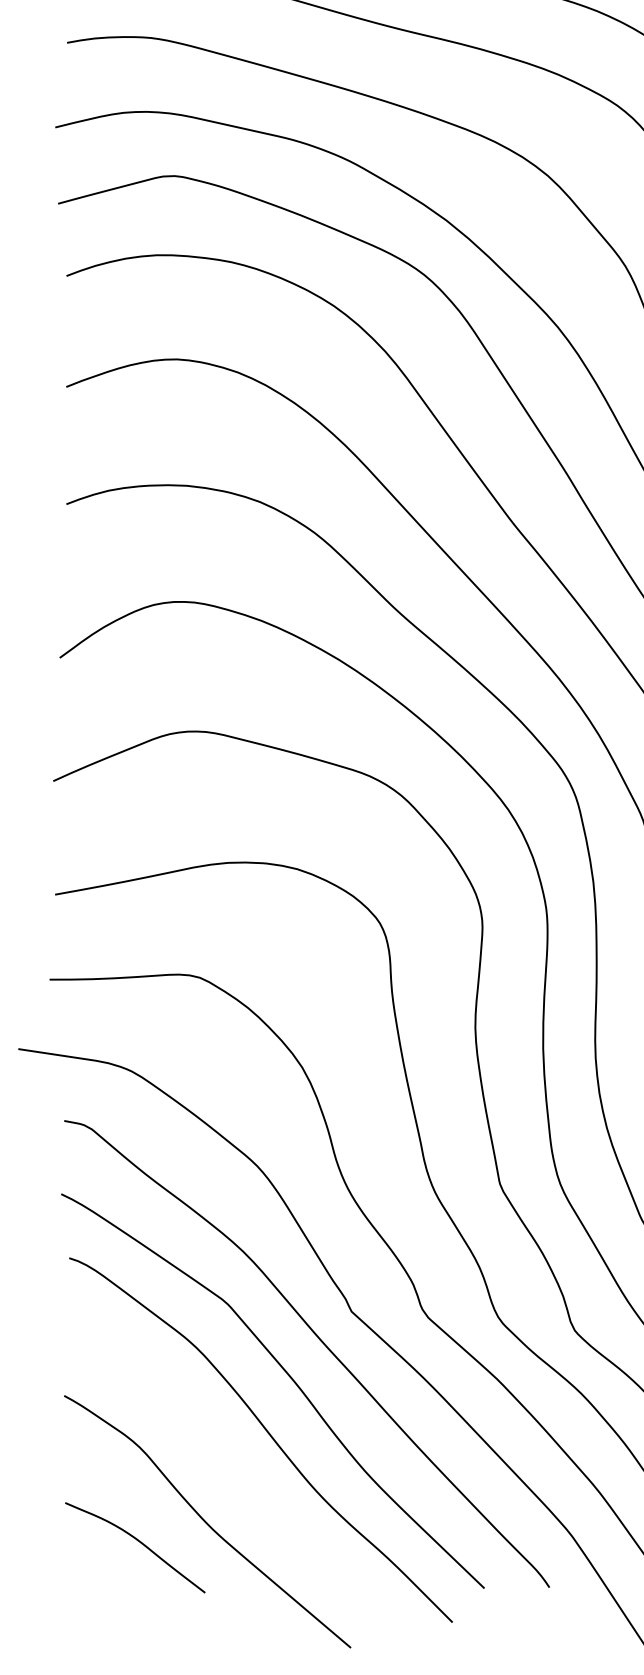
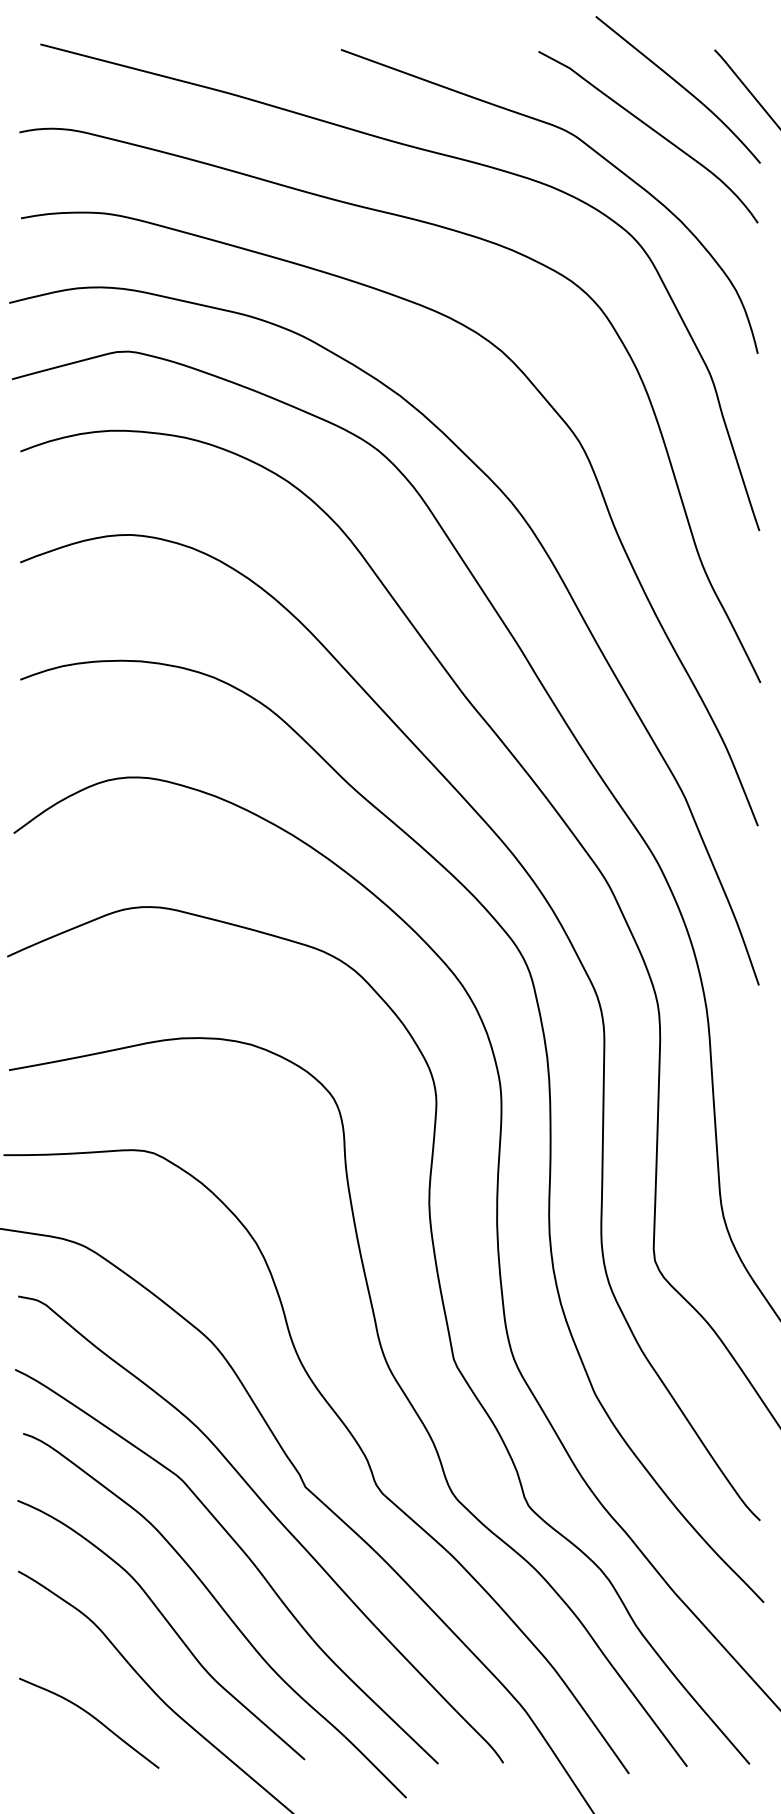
curve: (213, 1447) -> (167, 1623), added

